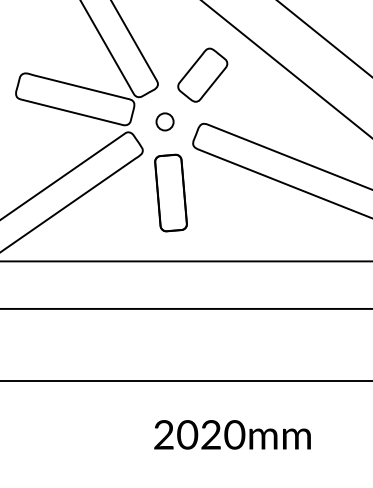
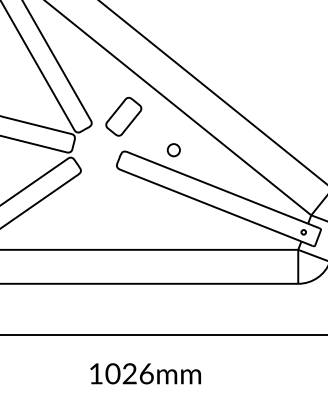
part: (164, 122) -> (173, 150), moved
part: (170, 192) -> (100, 200), removed
text: (199, 434) -> (121, 373), 2020mm -> 1026mm

